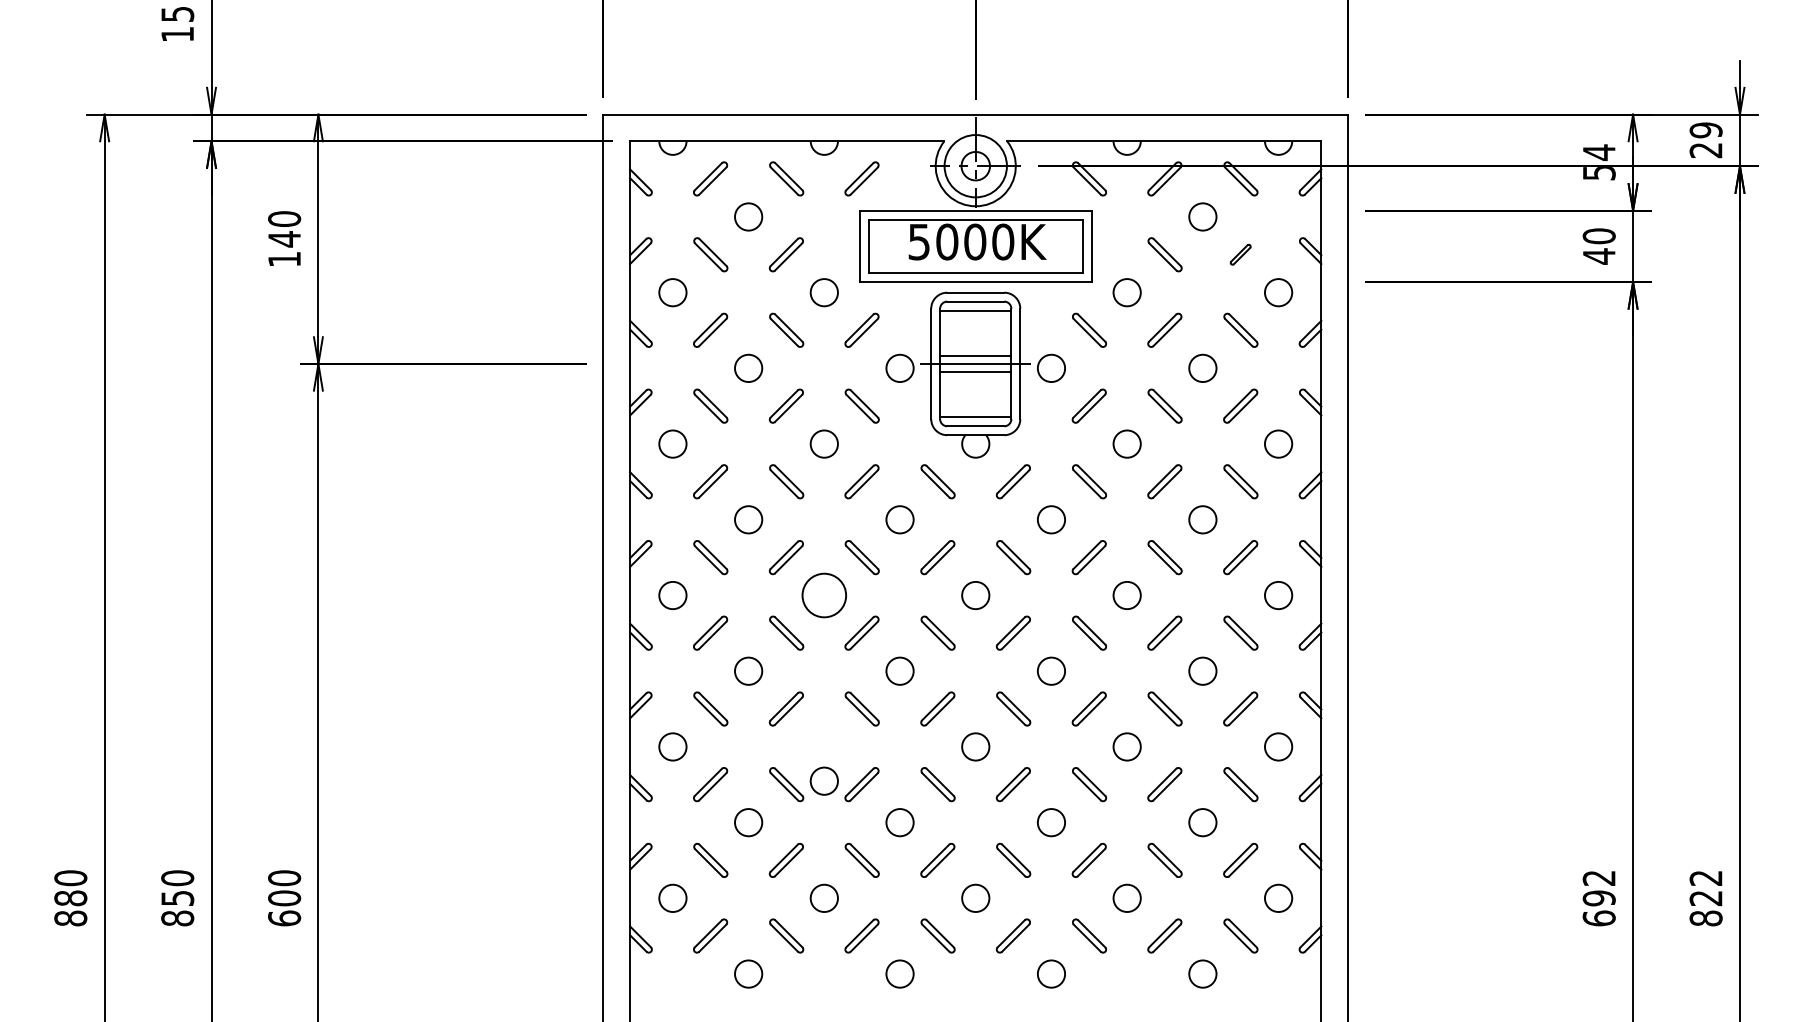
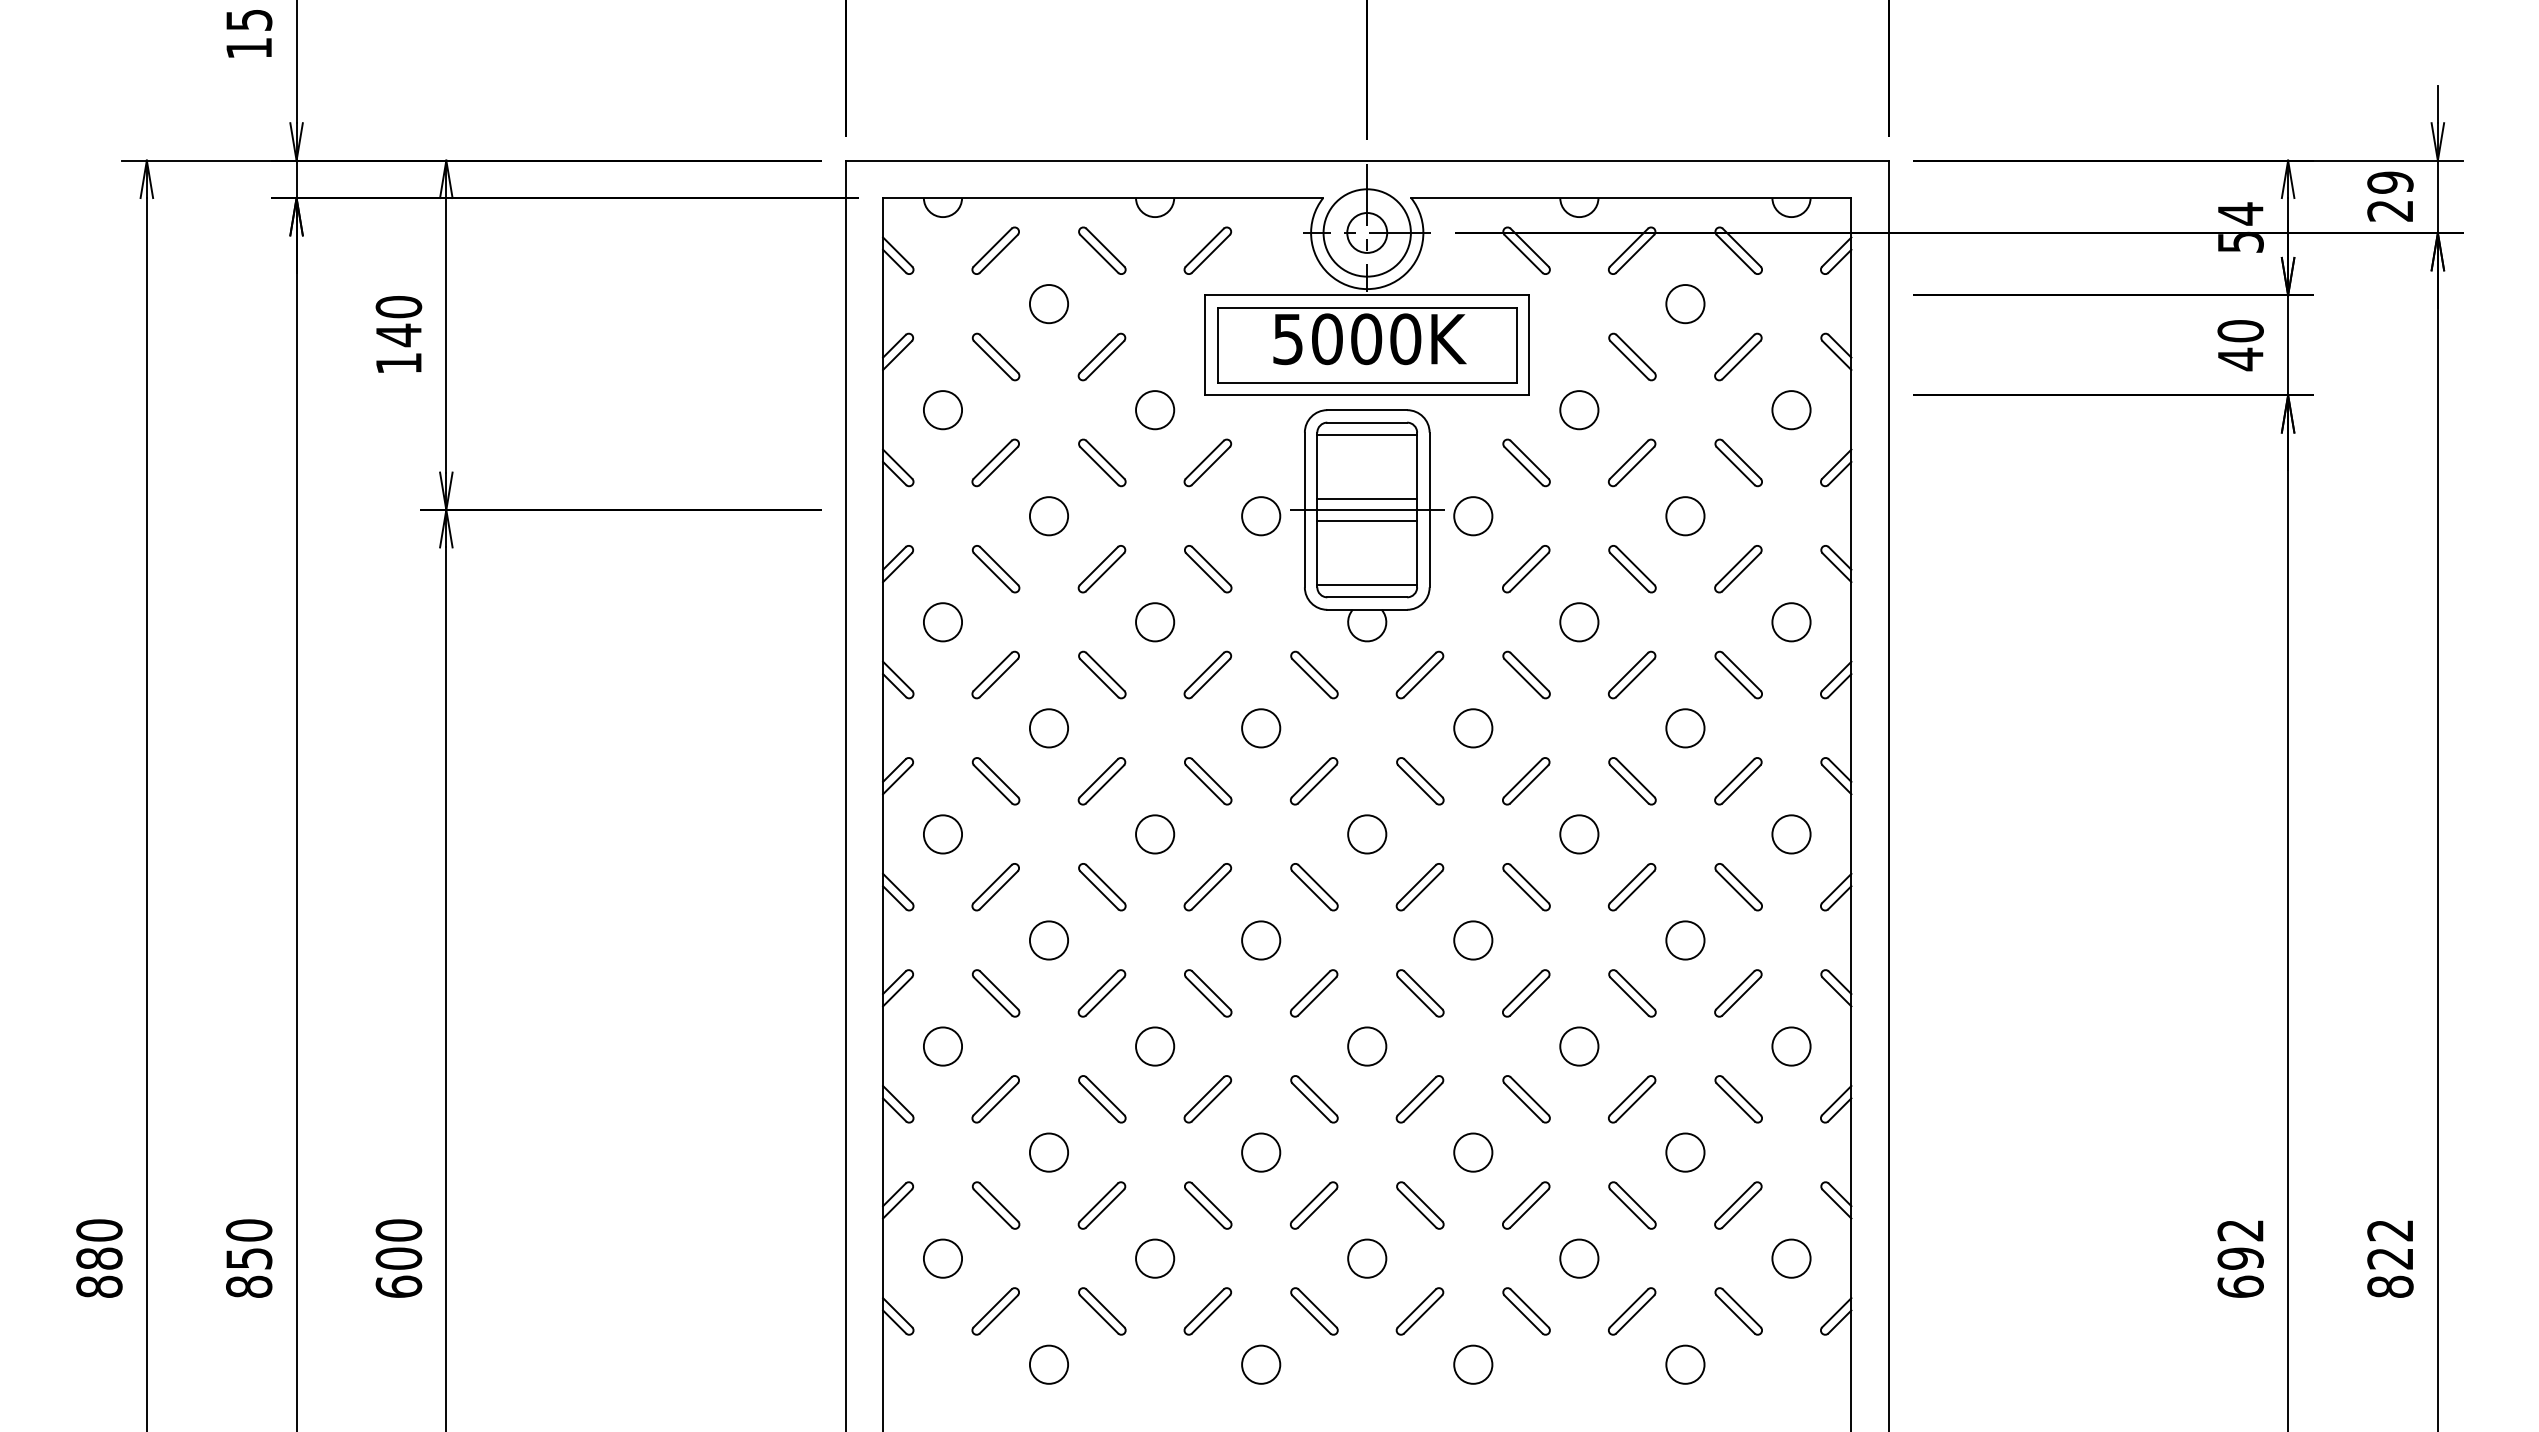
part: (1240, 254) -> (1738, 356), size x1.67
circle: (824, 595) -> (1155, 834), size x0.62
circle: (824, 781) -> (1155, 1046), moved

